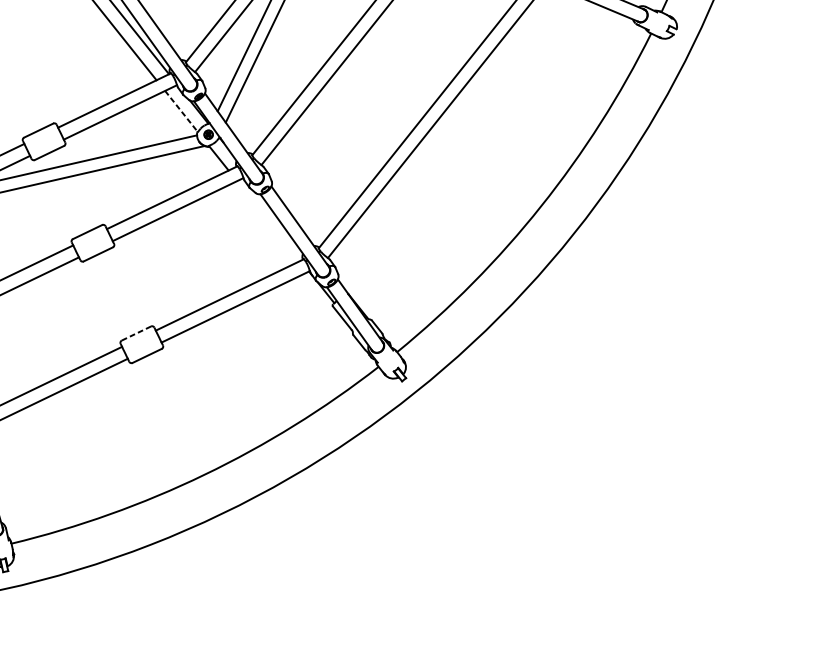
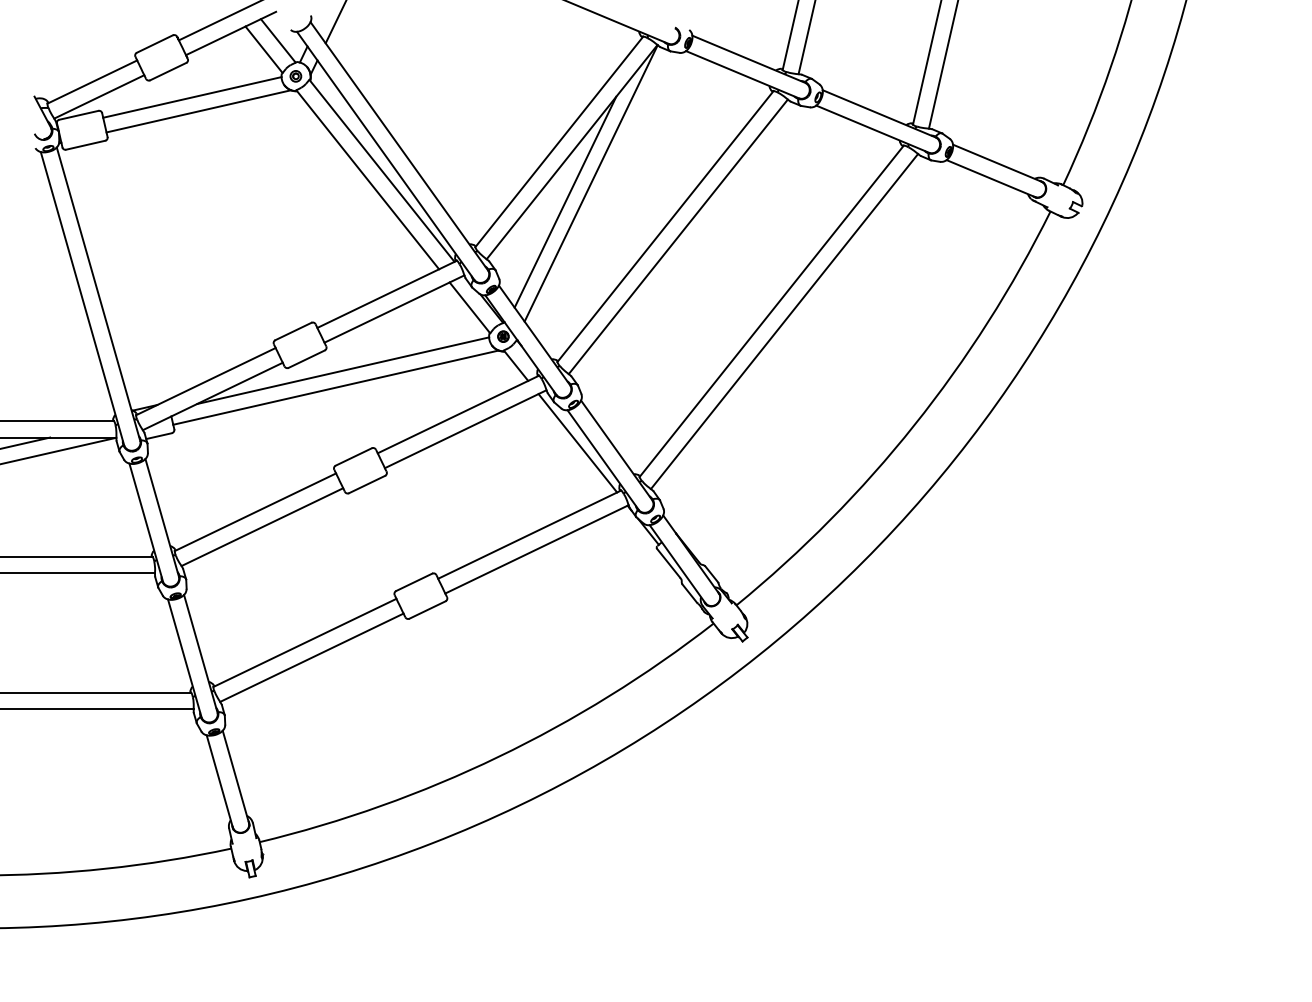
line: (181, 111) -> (470, 308), dashed -> solid
line: (268, 221) -> (577, 443), added
line: (135, 333) -> (413, 582), dashed -> solid

